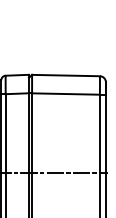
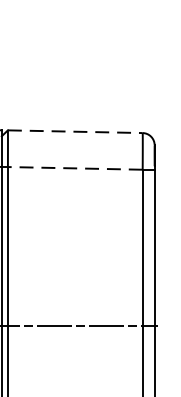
line: (66, 75) -> (76, 131), solid -> dashed
line: (66, 94) -> (76, 169), solid -> dashed

